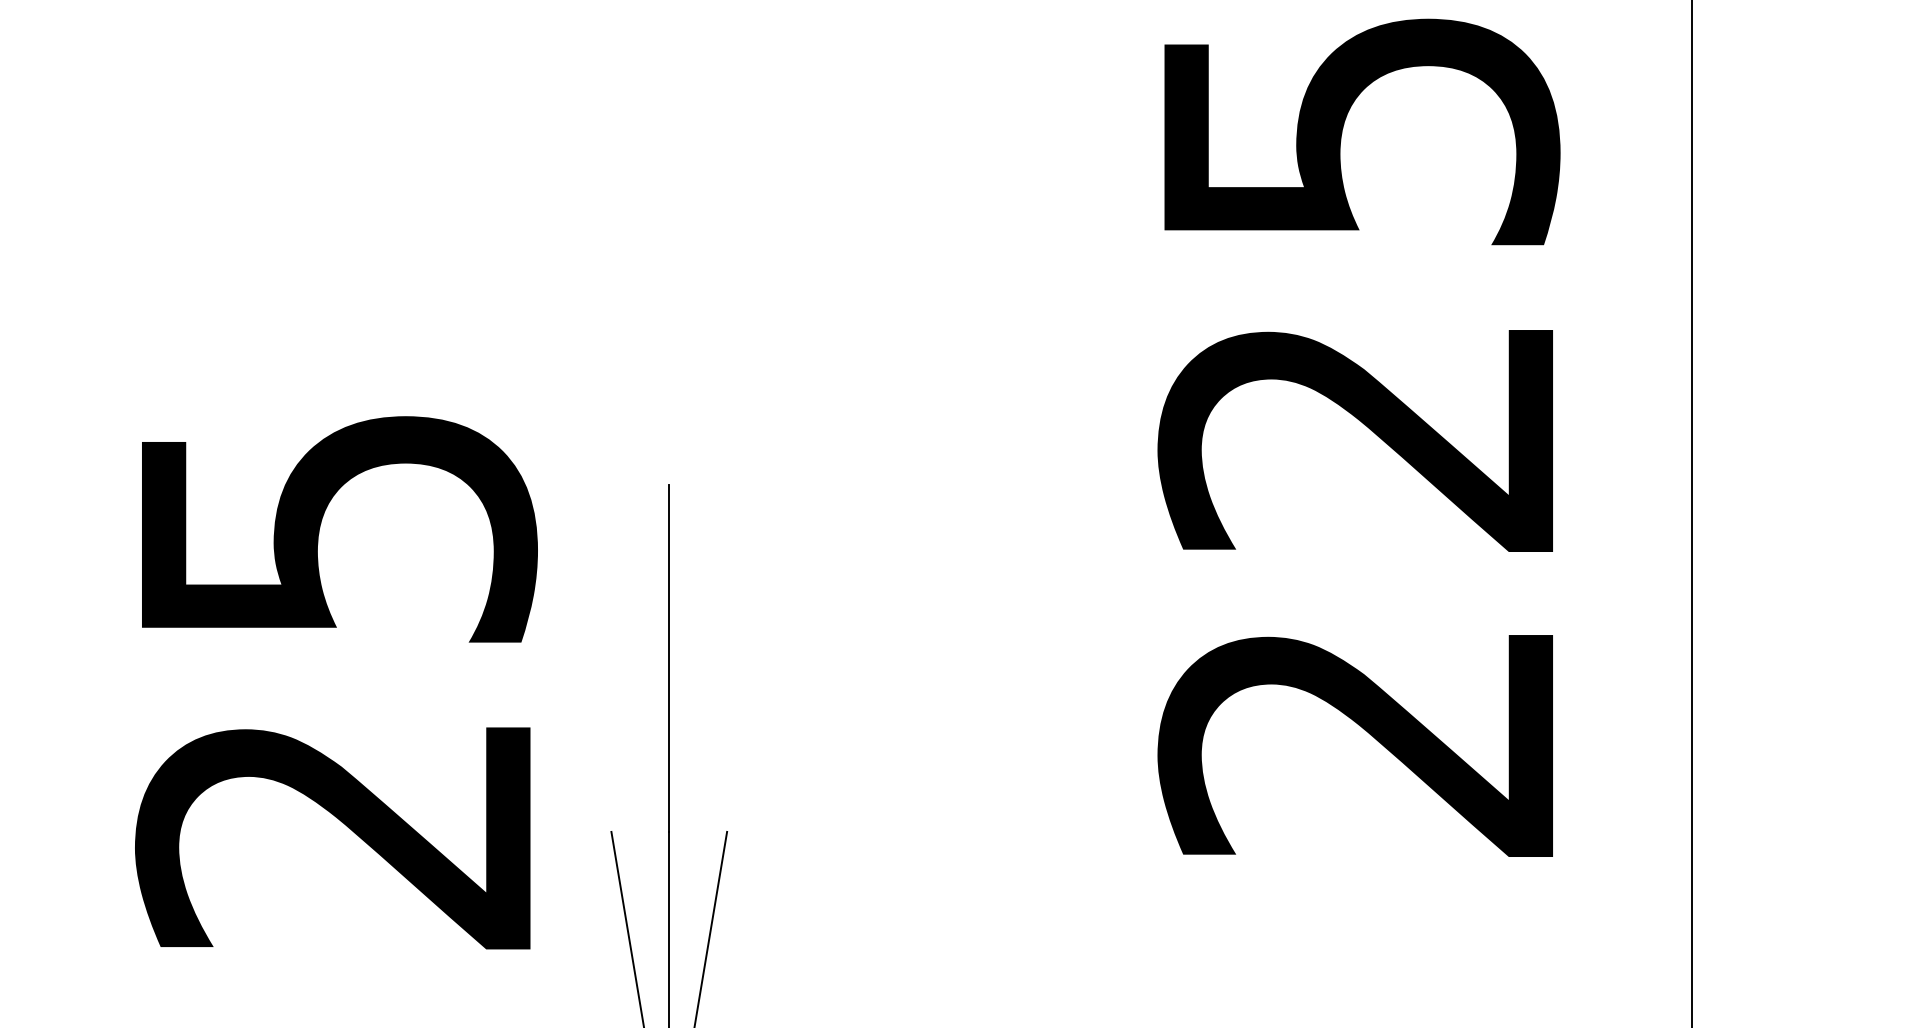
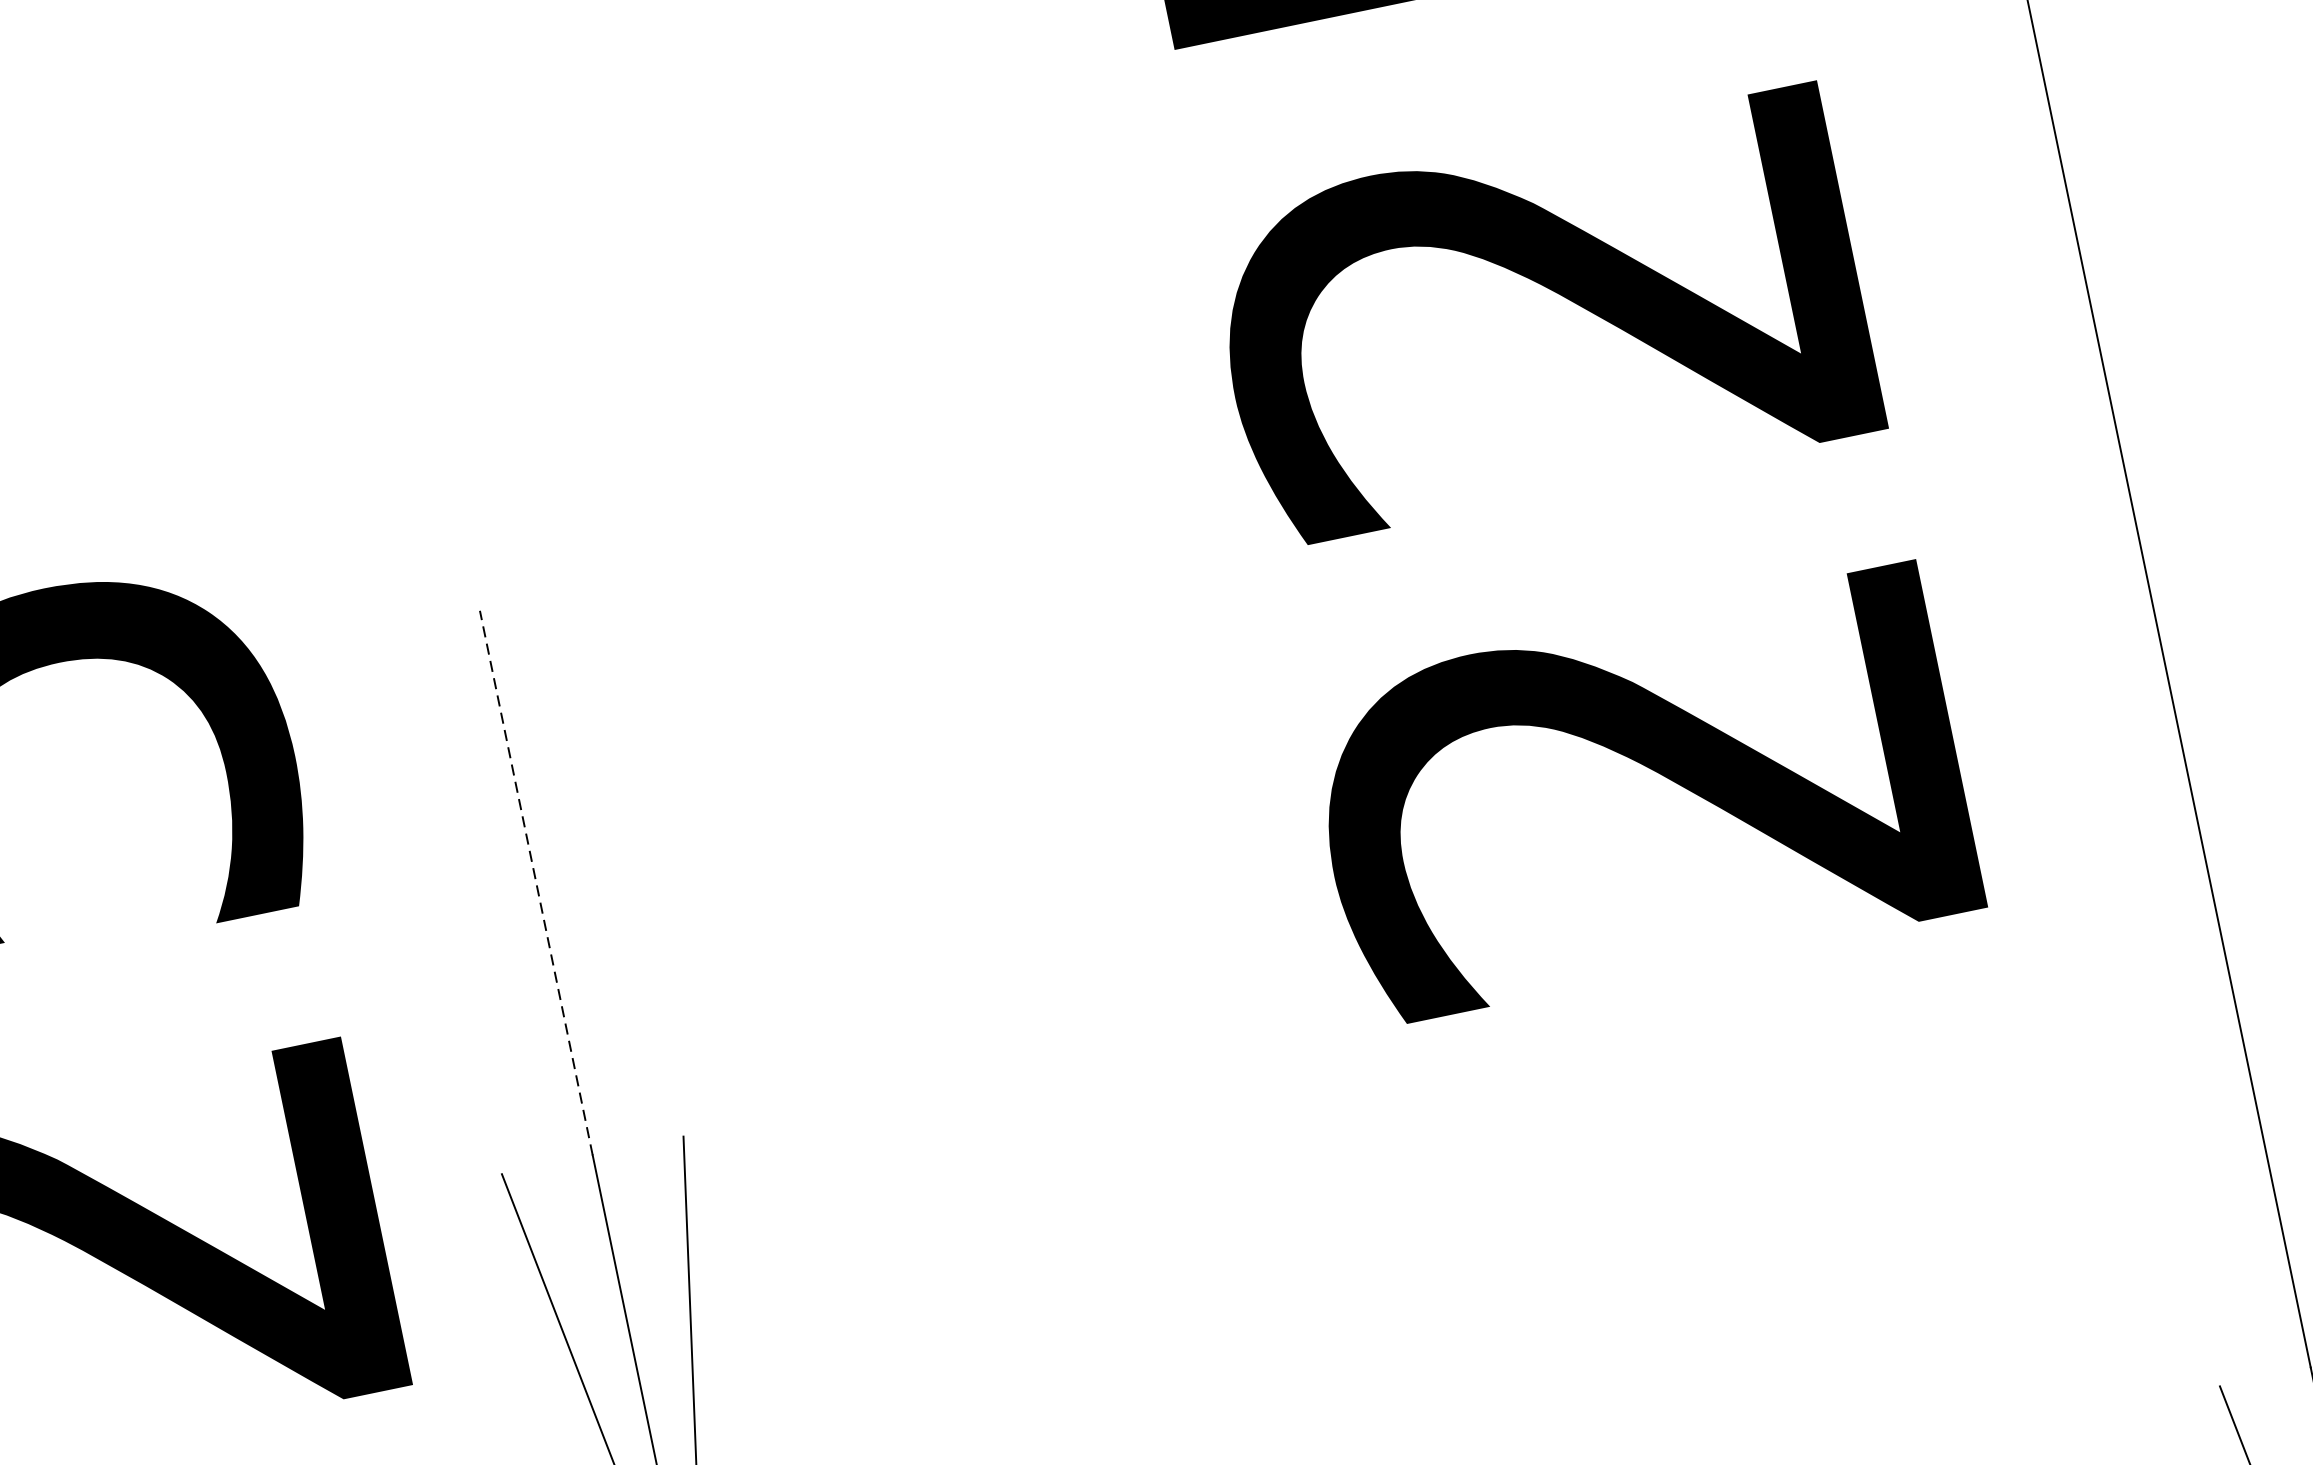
line: (669, 657) -> (536, 881), solid -> dashed

